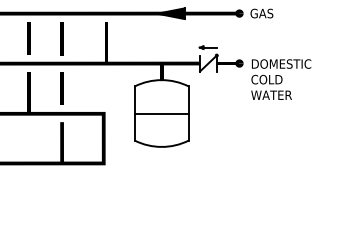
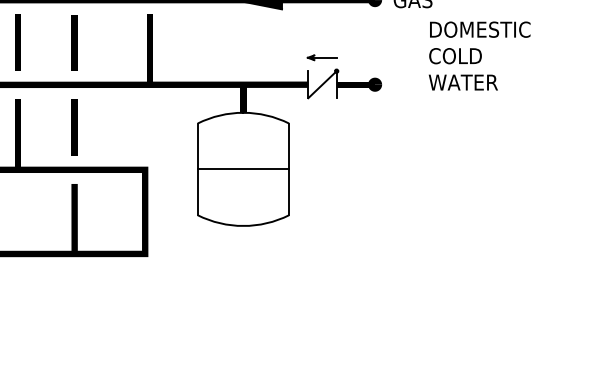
text: (281, 79) -> (480, 55), moved

